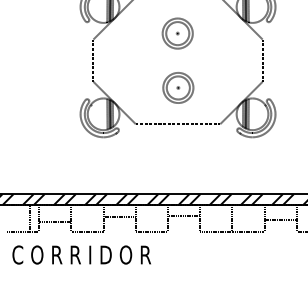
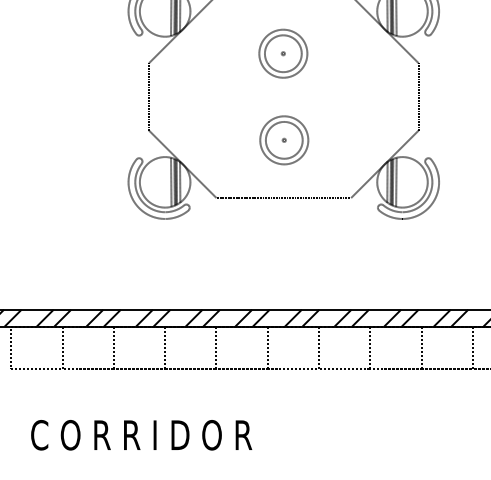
line: (183, 215) -> (292, 369), moved
line: (119, 216) -> (190, 369), moved
line: (29, 217) -> (10, 346), moved
line: (280, 219) -> (447, 369), moved
line: (55, 221) -> (88, 369), moved
text: (81, 254) -> (141, 434), moved

